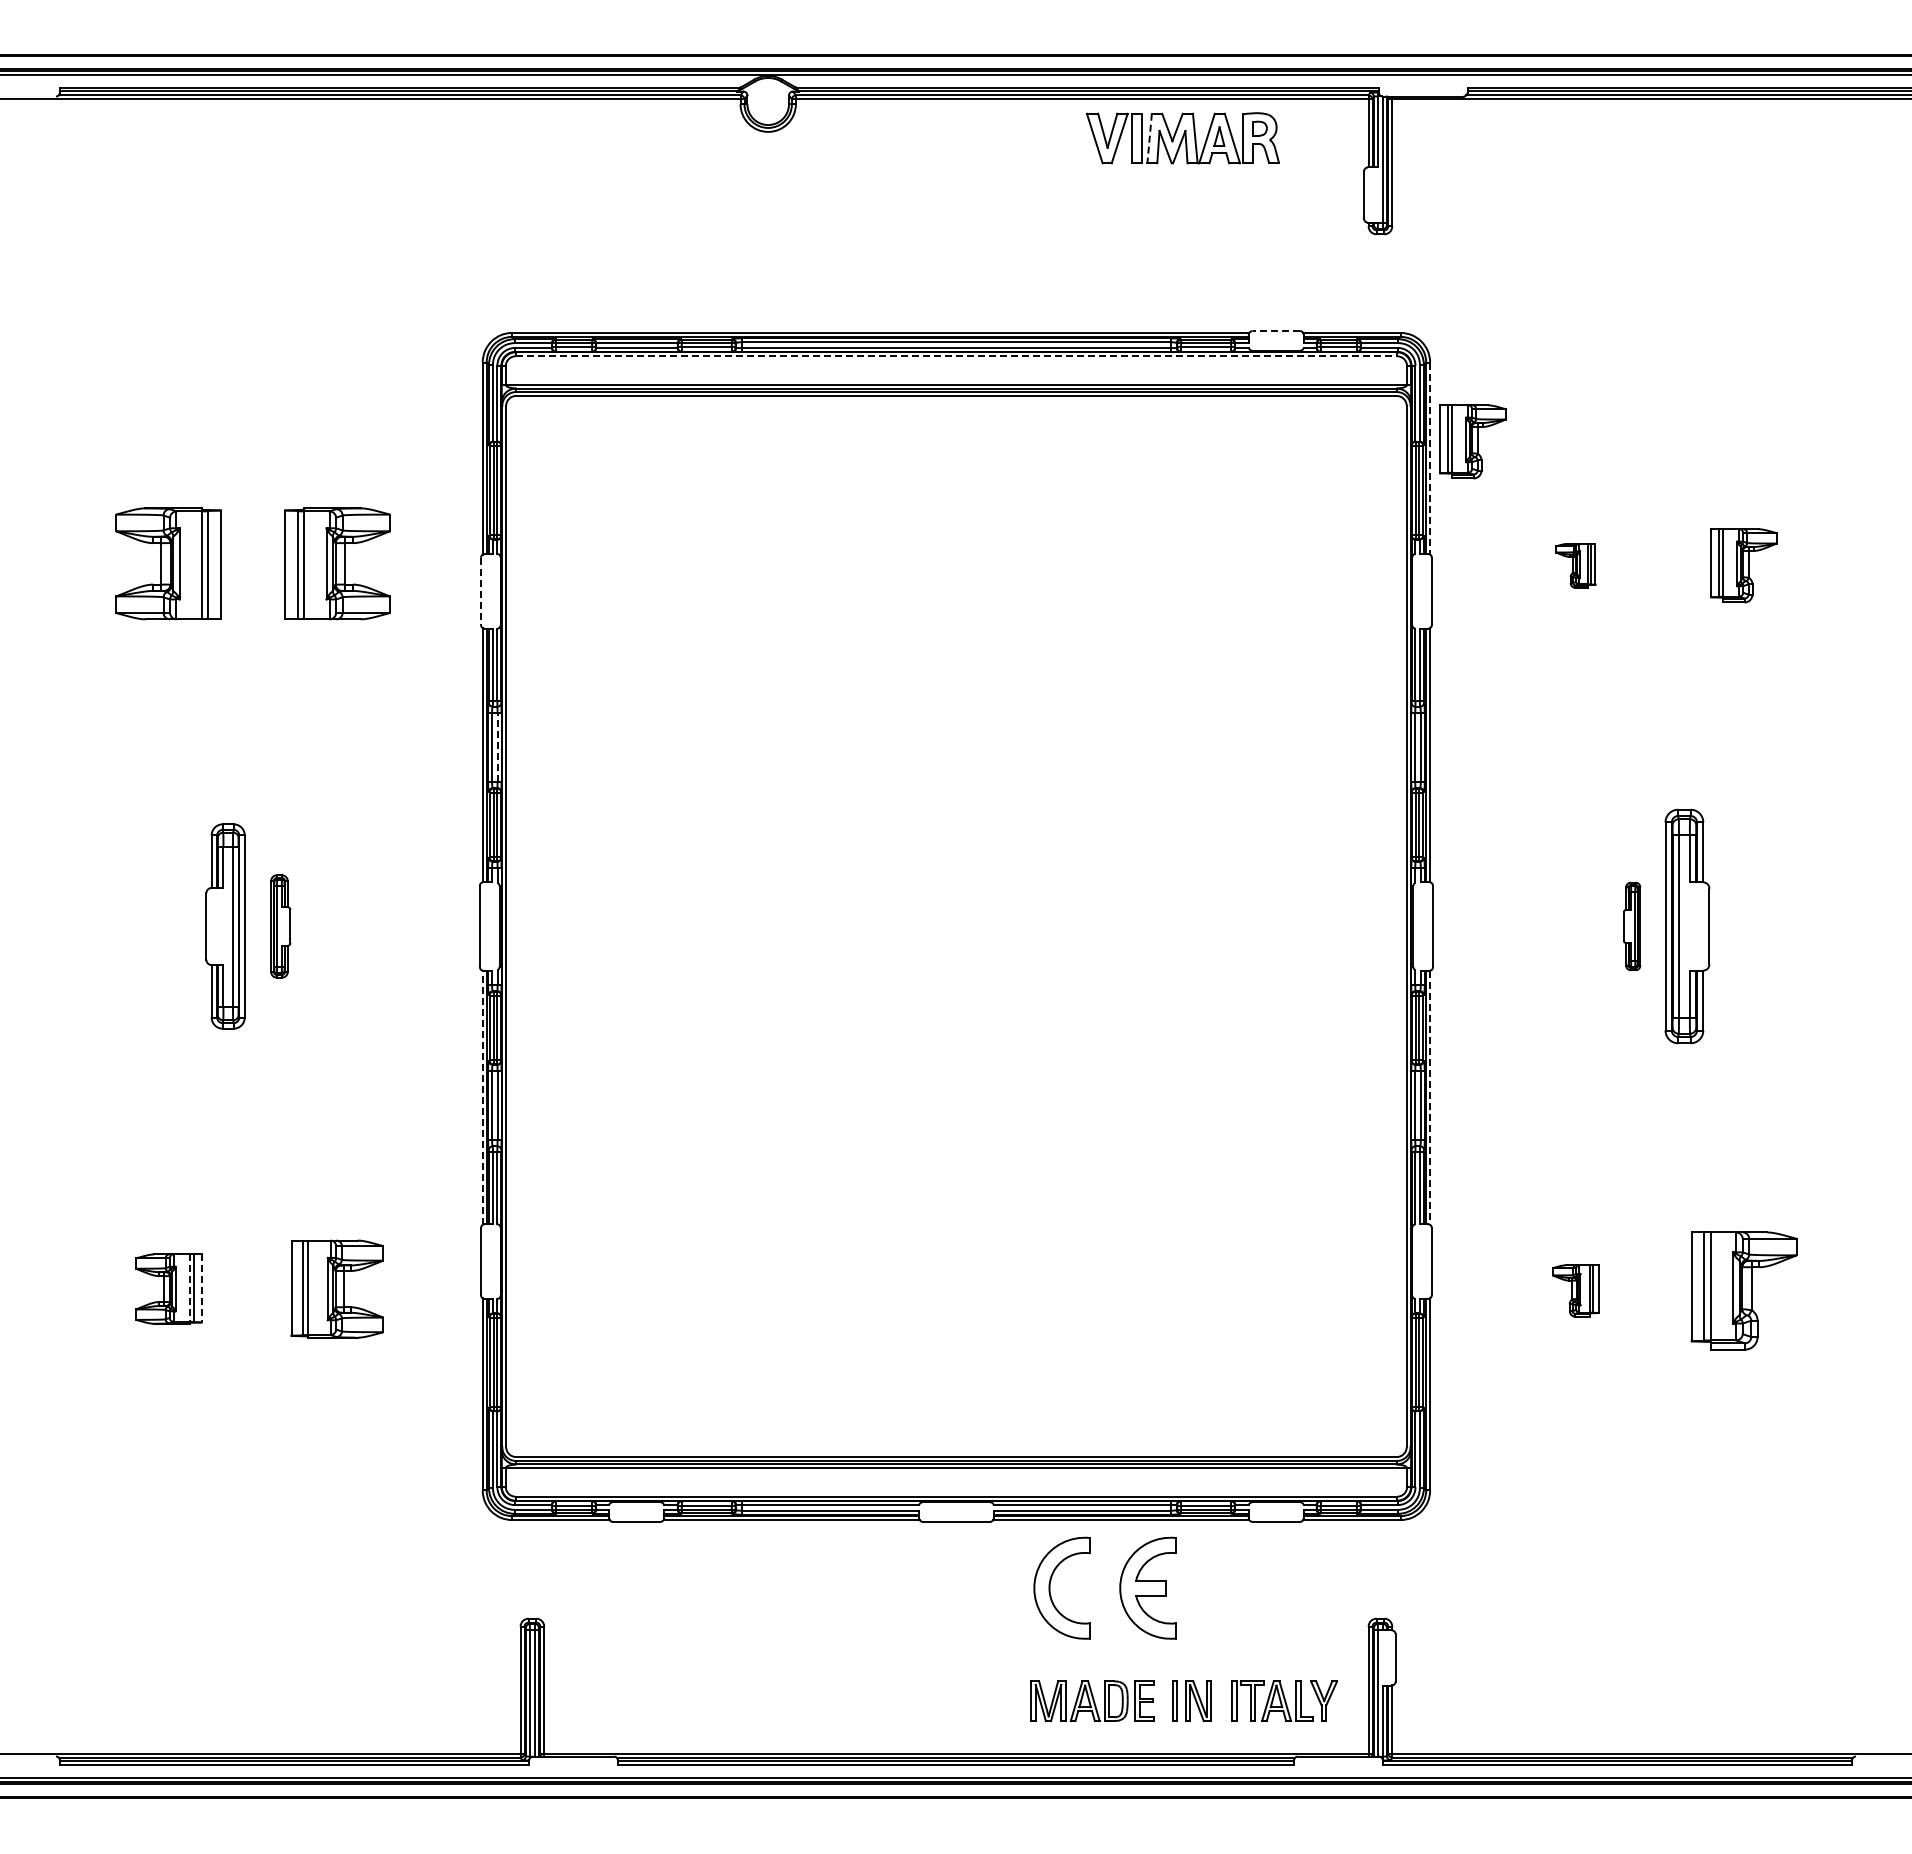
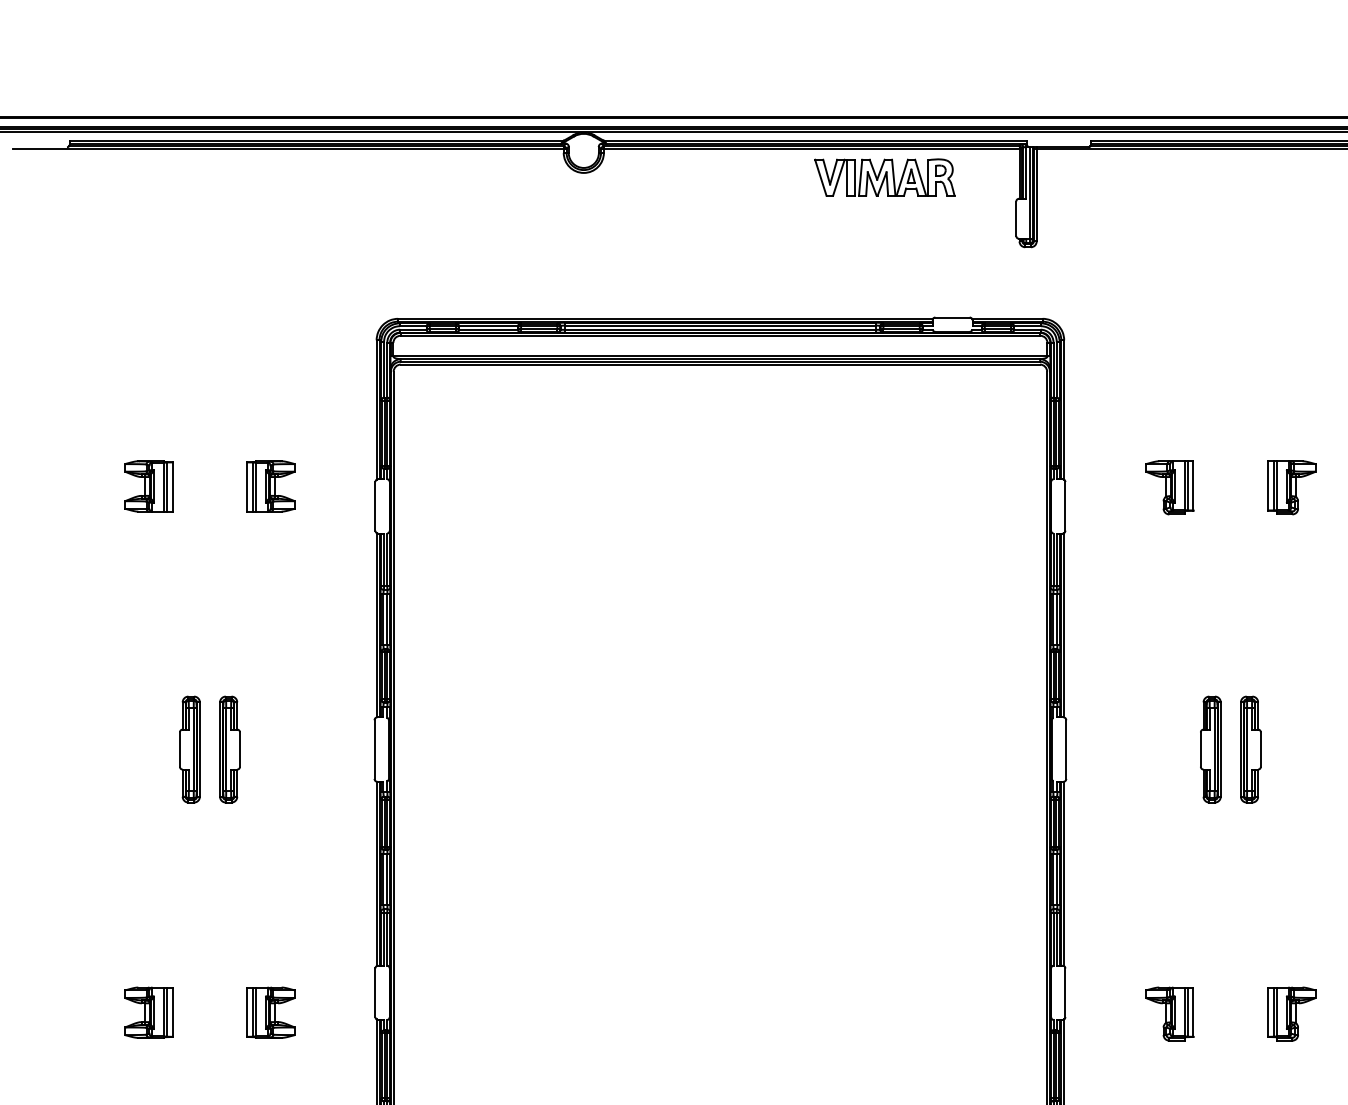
line: (1149, 138) -> (860, 177), dashed -> solid
line: (1276, 331) -> (952, 317), dashed -> solid
line: (956, 356) -> (720, 335), dashed -> solid
part: (1472, 441) -> (1094, 397), removed
line: (1430, 459) -> (1064, 410), dashed -> solid
part: (168, 563) -> (148, 486), size x0.62
part: (336, 563) -> (270, 486), size x0.62
part: (1575, 565) -> (1169, 487), size x1.67
line: (481, 591) -> (375, 506), dashed -> solid
line: (497, 747) -> (387, 619), dashed -> solid
part: (224, 926) -> (189, 749), size x0.71
part: (280, 926) -> (229, 749), size x1.43
part: (1631, 926) -> (1210, 749), size x1.67
part: (1687, 926) -> (1250, 749), size x0.62
line: (482, 1097) -> (376, 873), dashed -> solid
line: (1430, 1098) -> (1064, 874), dashed -> solid
line: (189, 1288) -> (163, 1012), dashed -> solid
line: (201, 1288) -> (172, 1012), dashed -> solid
part: (336, 1288) -> (270, 1012), size x0.71
part: (1575, 1290) -> (1169, 1013), size x1.43
part: (1743, 1290) -> (1291, 1013), size x0.62

